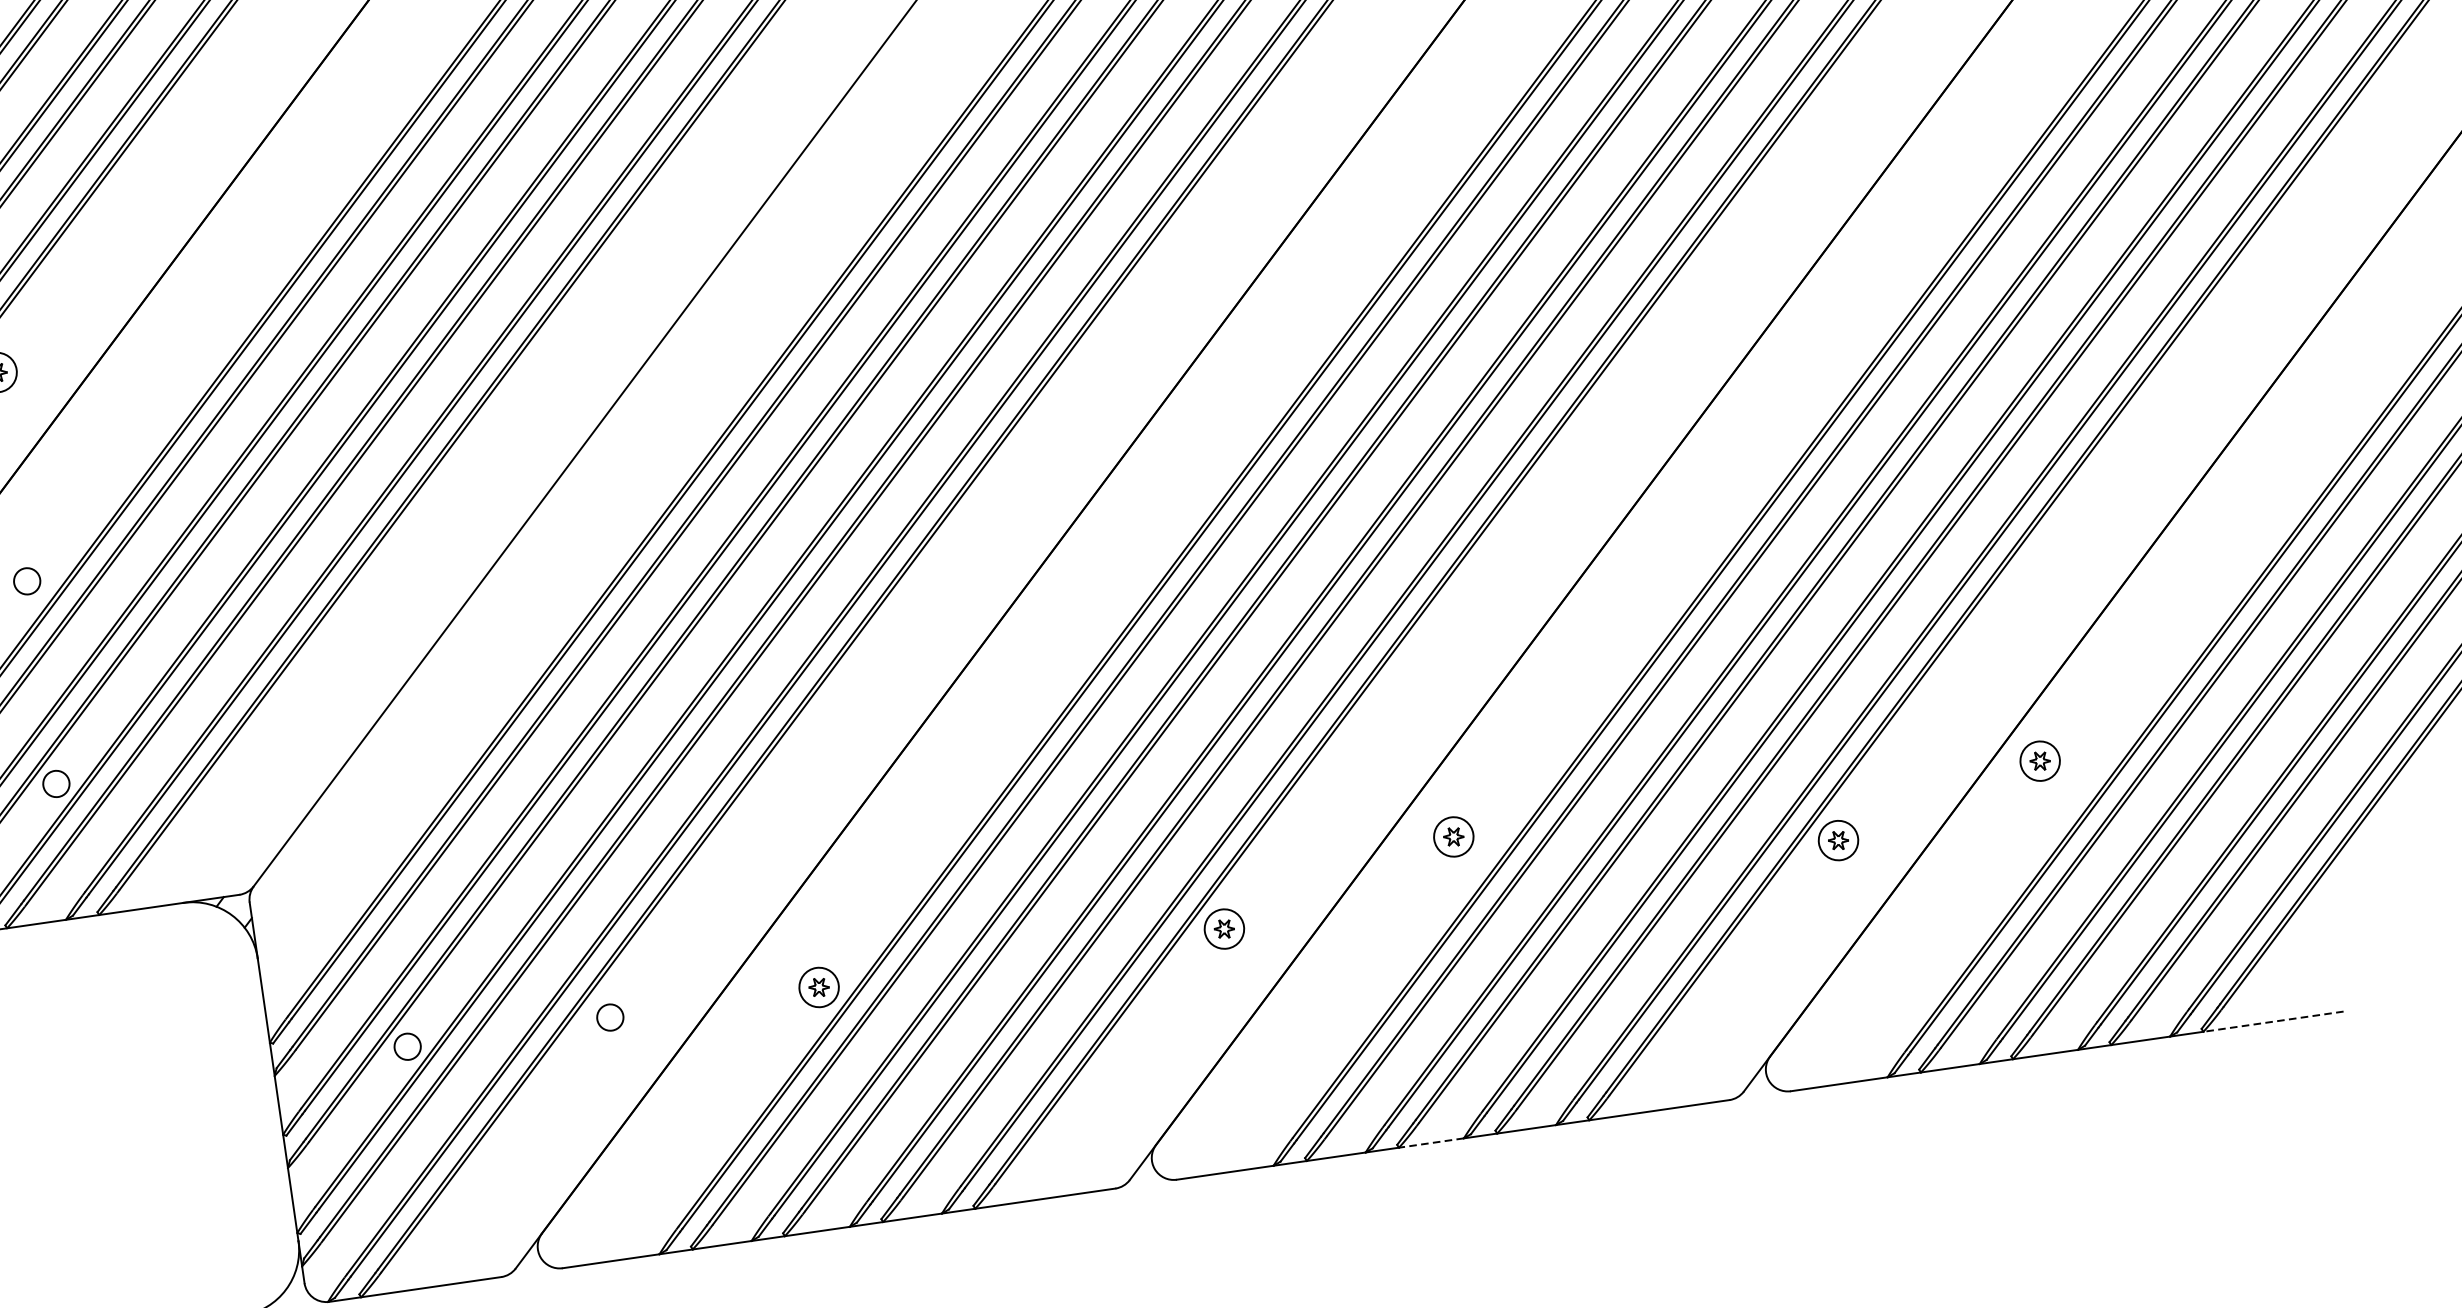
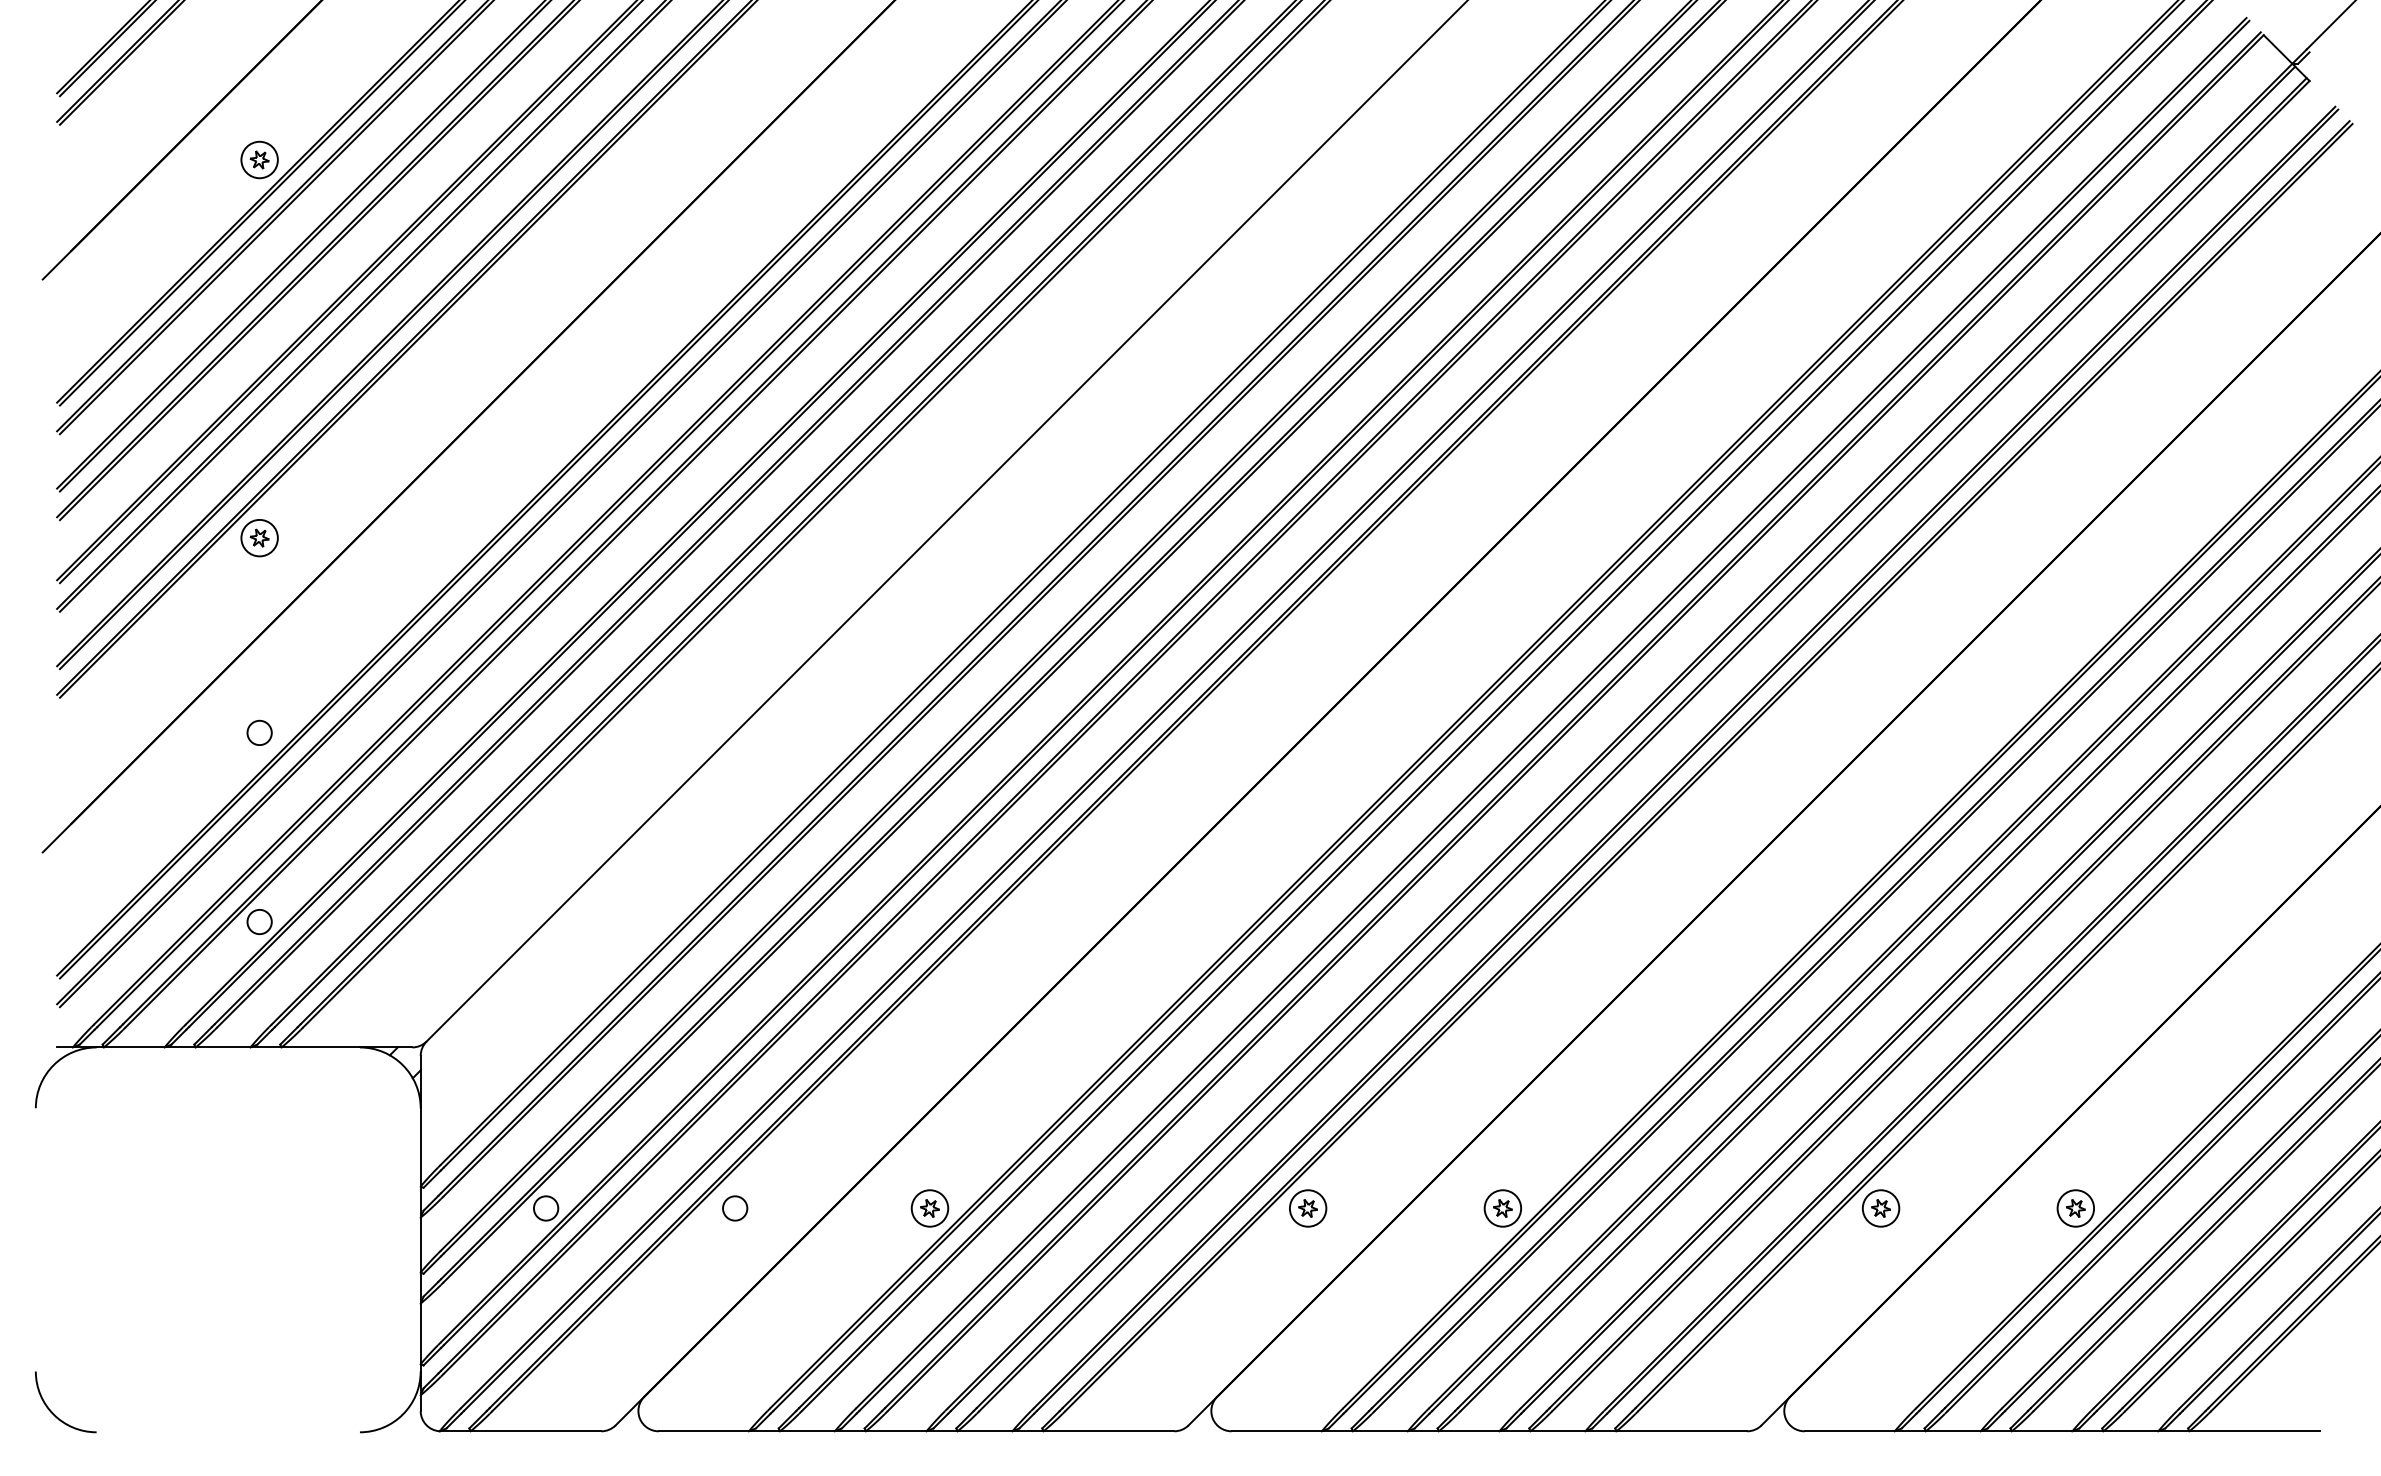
part: (2039, 761) -> (2075, 1208), moved
part: (1453, 837) -> (1502, 1208), moved
line: (2273, 1021) -> (2254, 1431), dashed -> solid
line: (1430, 1143) -> (1468, 1431), dashed -> solid

